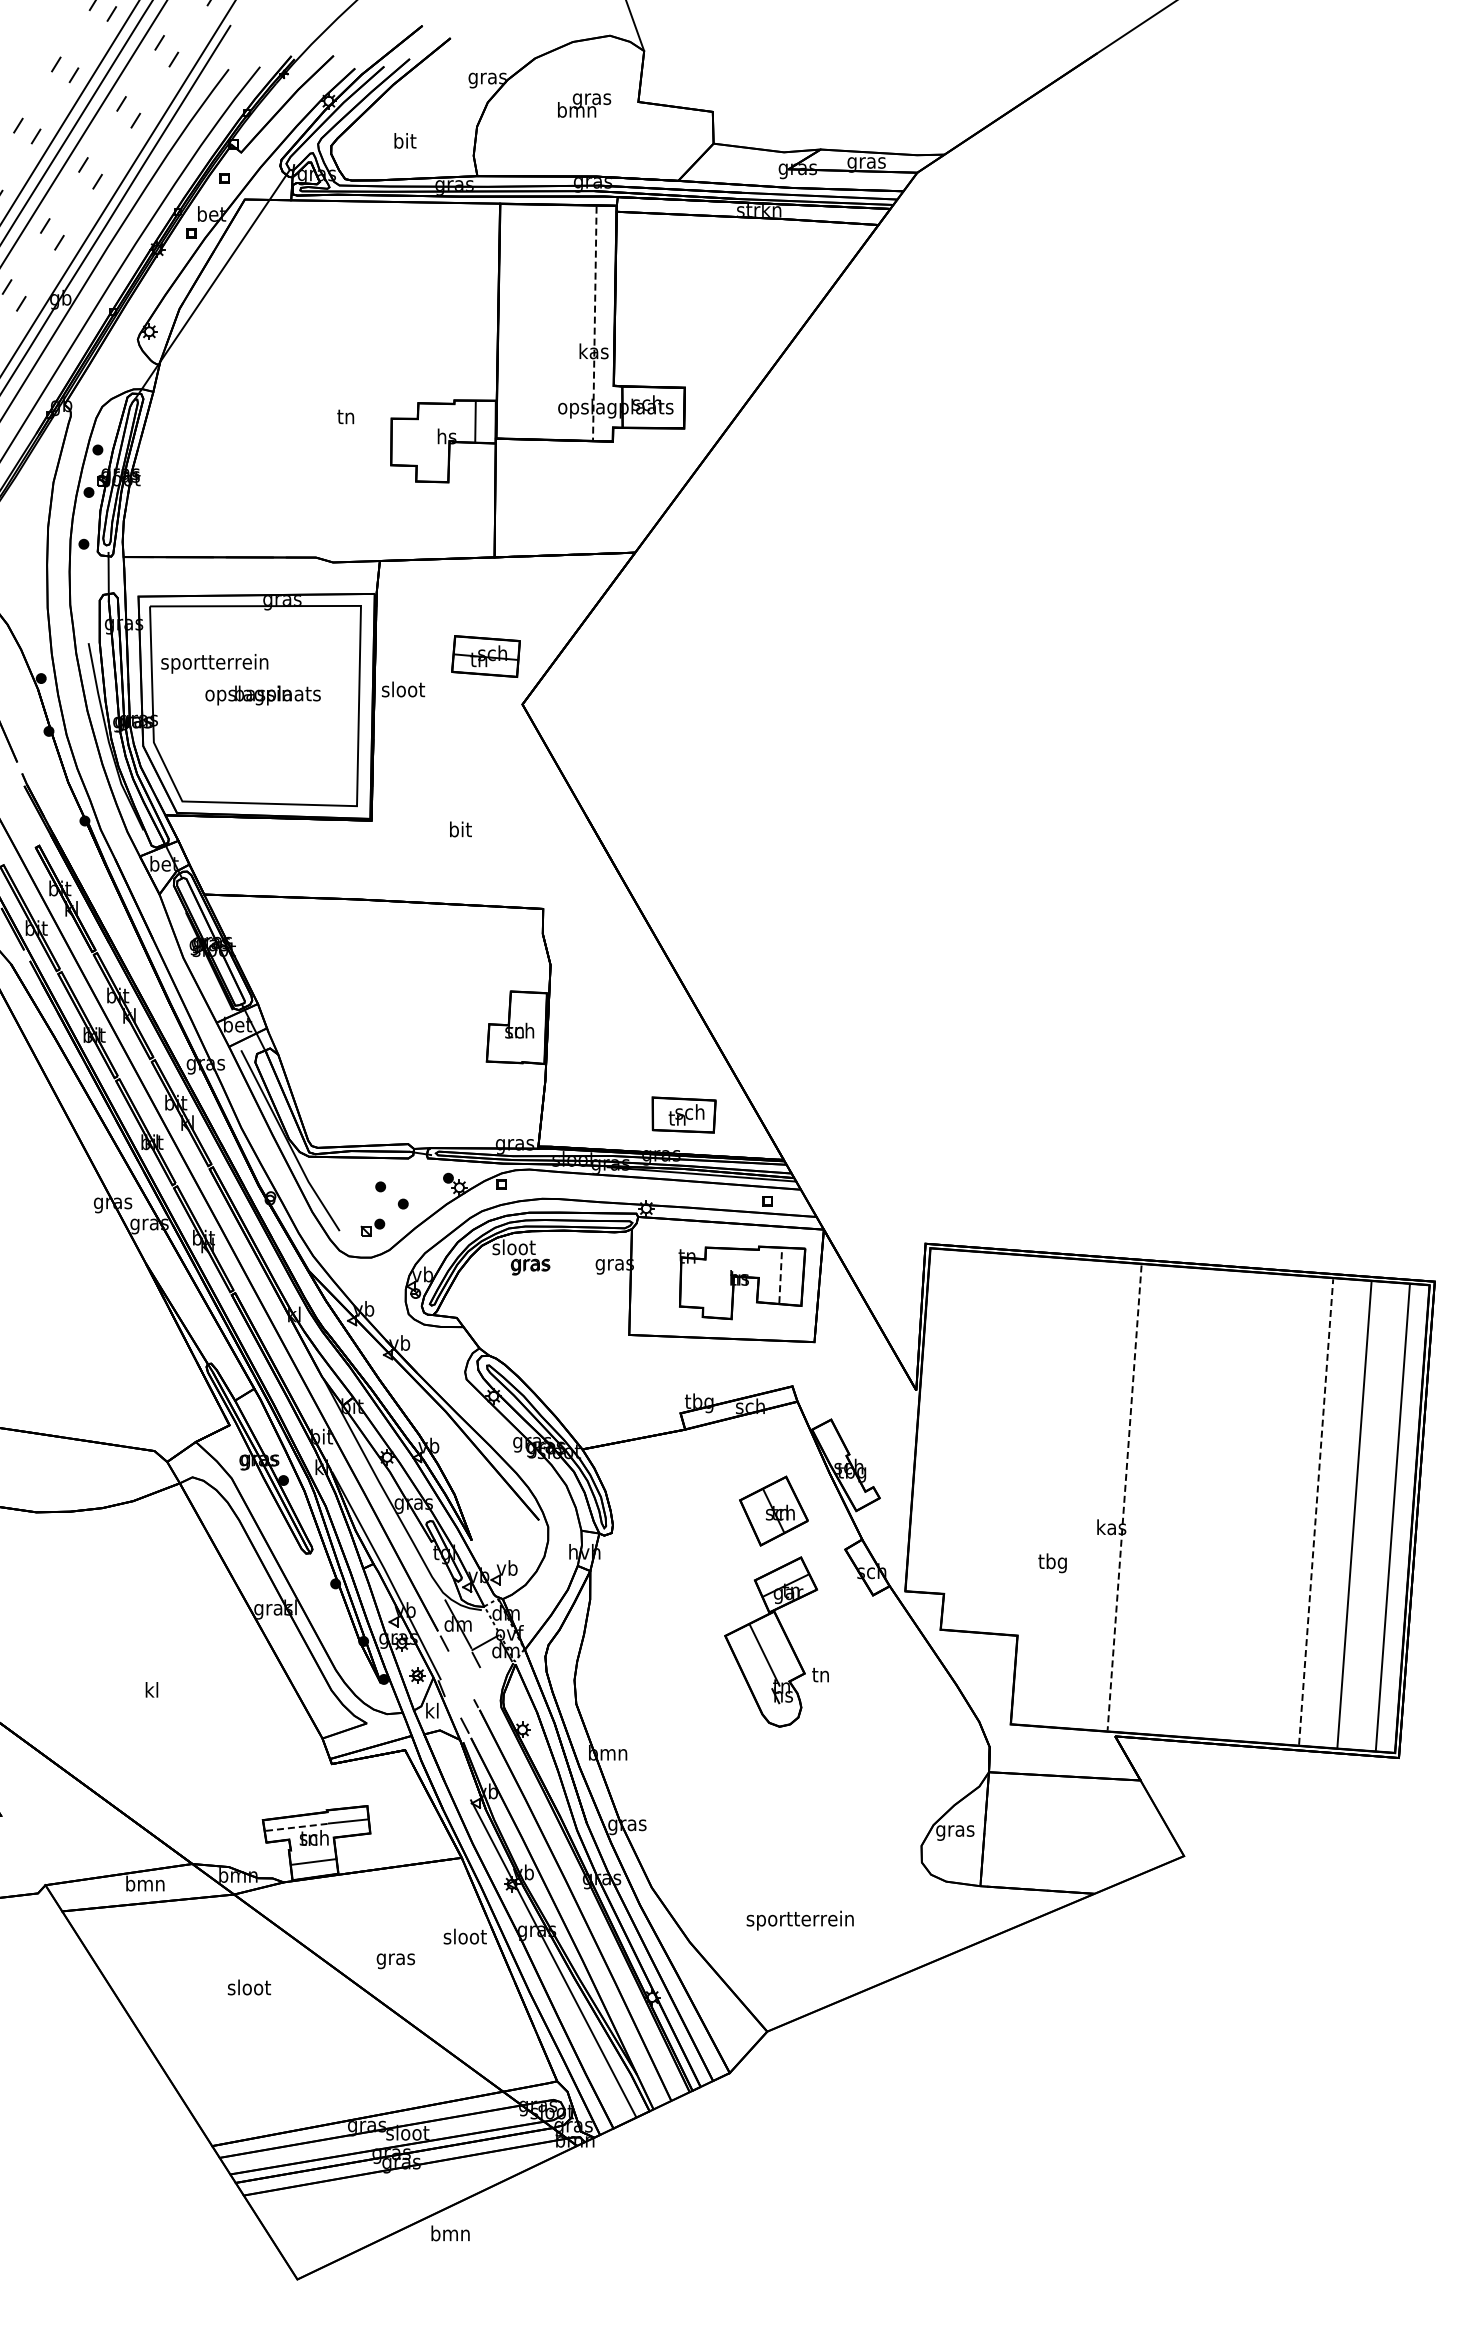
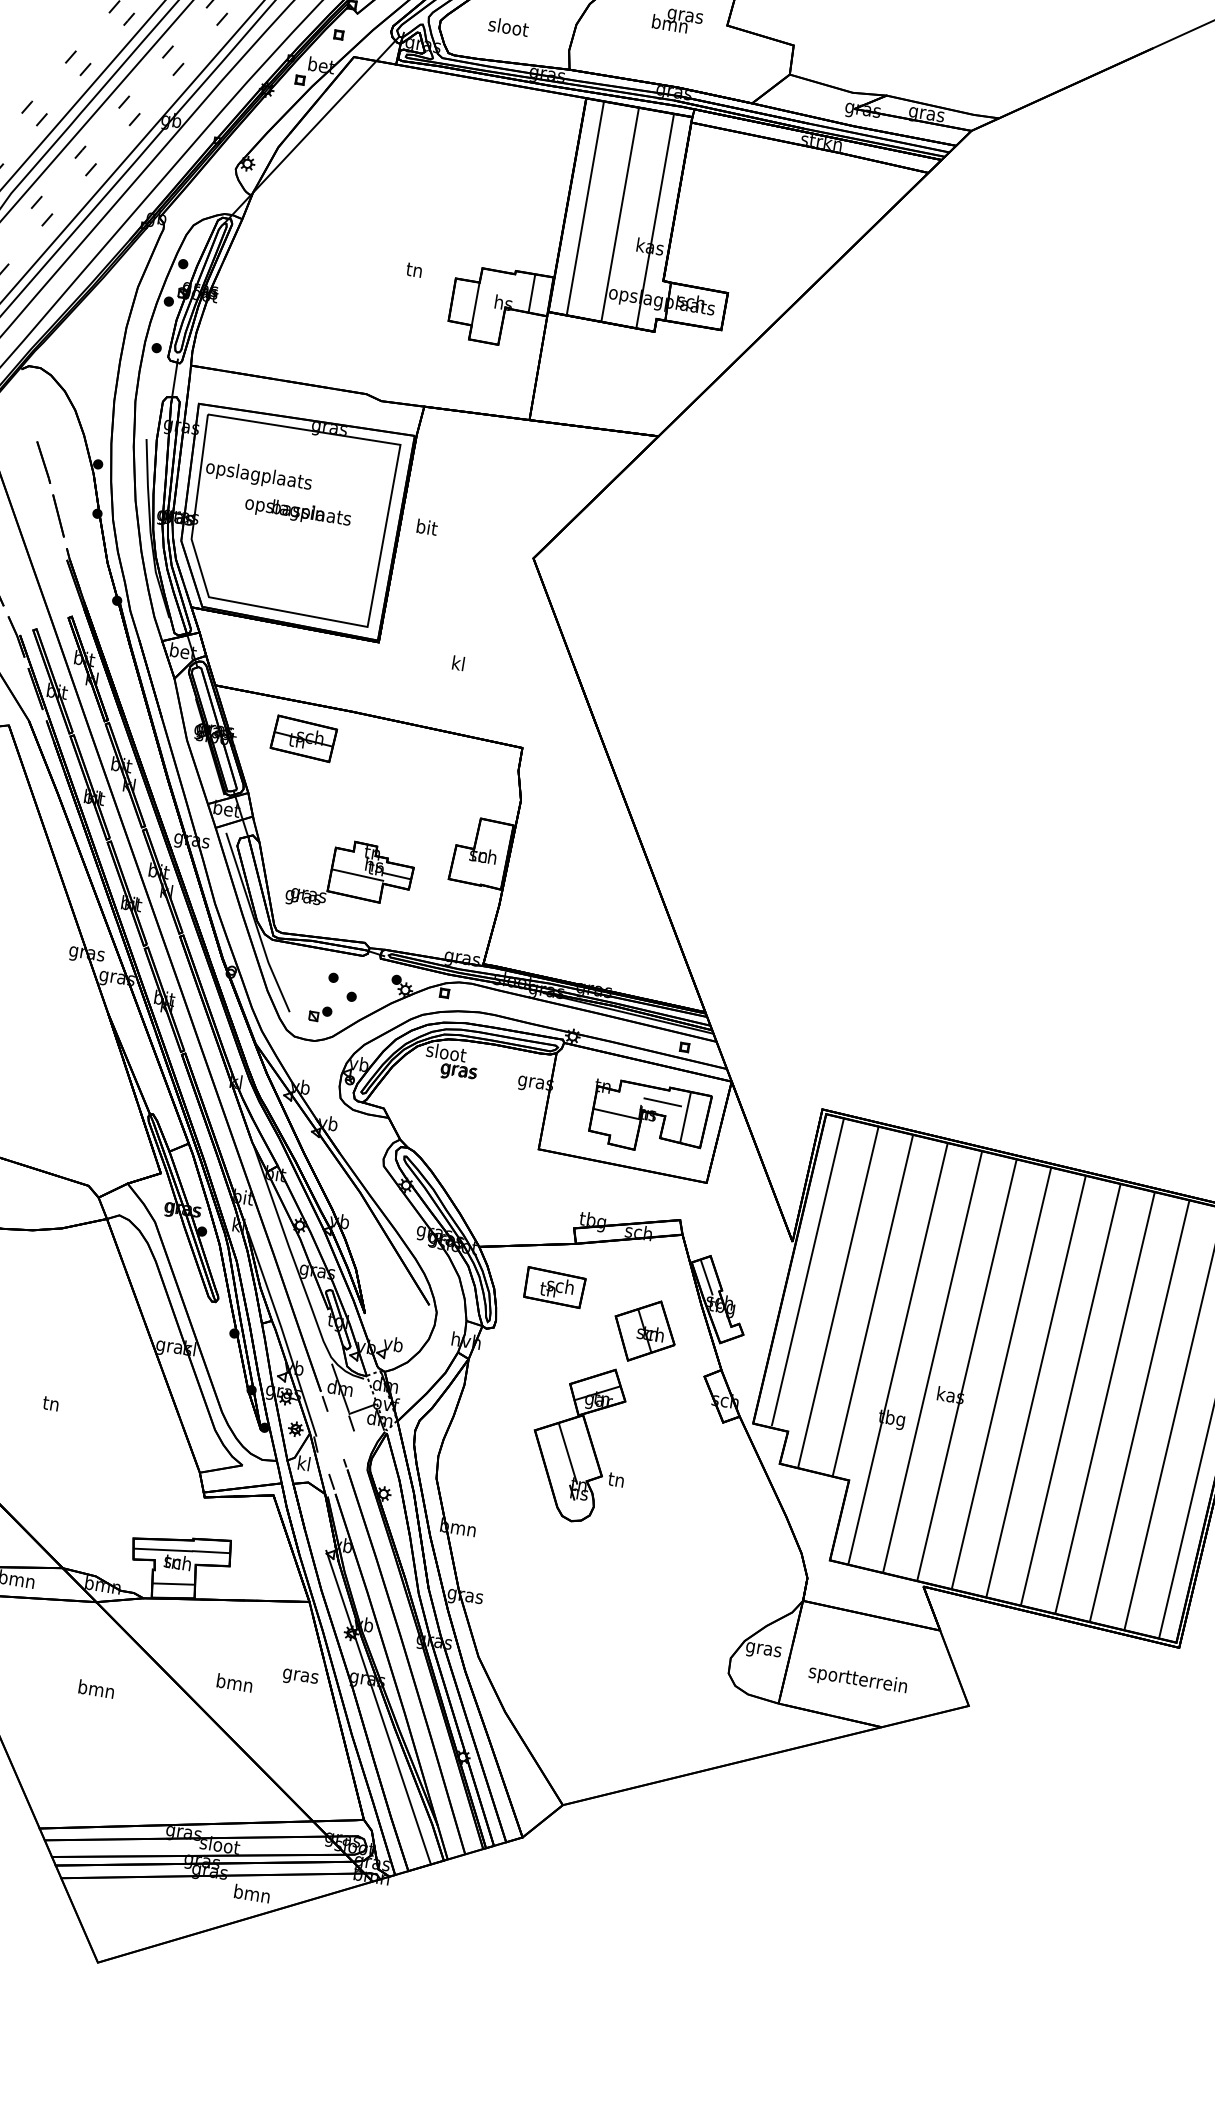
text: (404, 140) -> (508, 26), bit -> sloot
line: (517, 321) -> (584, 208), added
line: (556, 322) -> (620, 214), added
line: (594, 323) -> (654, 221), dashed -> solid
line: (416, 442) -> (475, 303), added
part: (485, 656) -> (303, 738), moved
text: (214, 663) -> (258, 475), sportterrein -> opslagplaats
text: (403, 689) -> (427, 527), sloot -> bit
text: (460, 829) -> (458, 663), bit -> kl
part: (381, 1076) -> (350, 877), added
part: (683, 1114) -> (554, 1287), moved
line: (753, 1263) -> (662, 1102), added
line: (780, 1275) -> (685, 1117), dashed -> solid
line: (706, 1283) -> (616, 1113), added
line: (937, 1420) -> (807, 1272), added
line: (974, 1441) -> (838, 1296), added
line: (830, 1443) -> (706, 1277), added
line: (1012, 1444) -> (872, 1305), added
line: (1048, 1491) -> (898, 1353), added
line: (1086, 1495) -> (932, 1362), added
line: (1124, 1498) -> (966, 1370), dashed -> solid
line: (1162, 1500) -> (1001, 1378), added
line: (1201, 1503) -> (1036, 1386), added
line: (1239, 1506) -> (1070, 1395), added
line: (1277, 1508) -> (1104, 1402), added
line: (1316, 1511) -> (1140, 1410), dashed -> solid
part: (776, 1641) -> (580, 1442), moved
text: (151, 1689) -> (50, 1402), kl -> tn
line: (295, 1827) -> (162, 1549), dashed -> solid
text: (799, 1920) -> (857, 1679), moved
text: (464, 1938) -> (300, 1675), sloot -> gras
text: (395, 1959) -> (234, 1685), gras -> bmn
text: (249, 1987) -> (96, 1689), sloot -> bmn
text: (450, 2233) -> (252, 1893), moved

